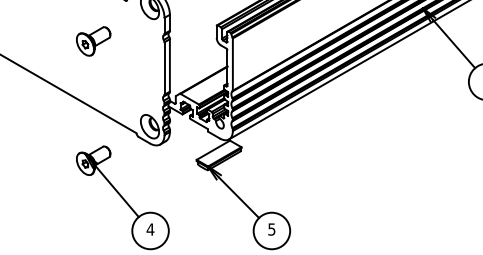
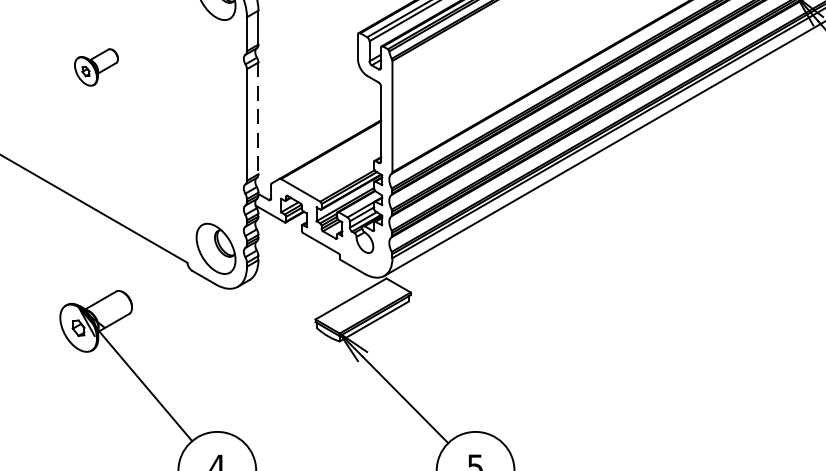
part: (93, 41) -> (95, 67), size x0.6
line: (169, 65) -> (257, 118), solid -> dashed

